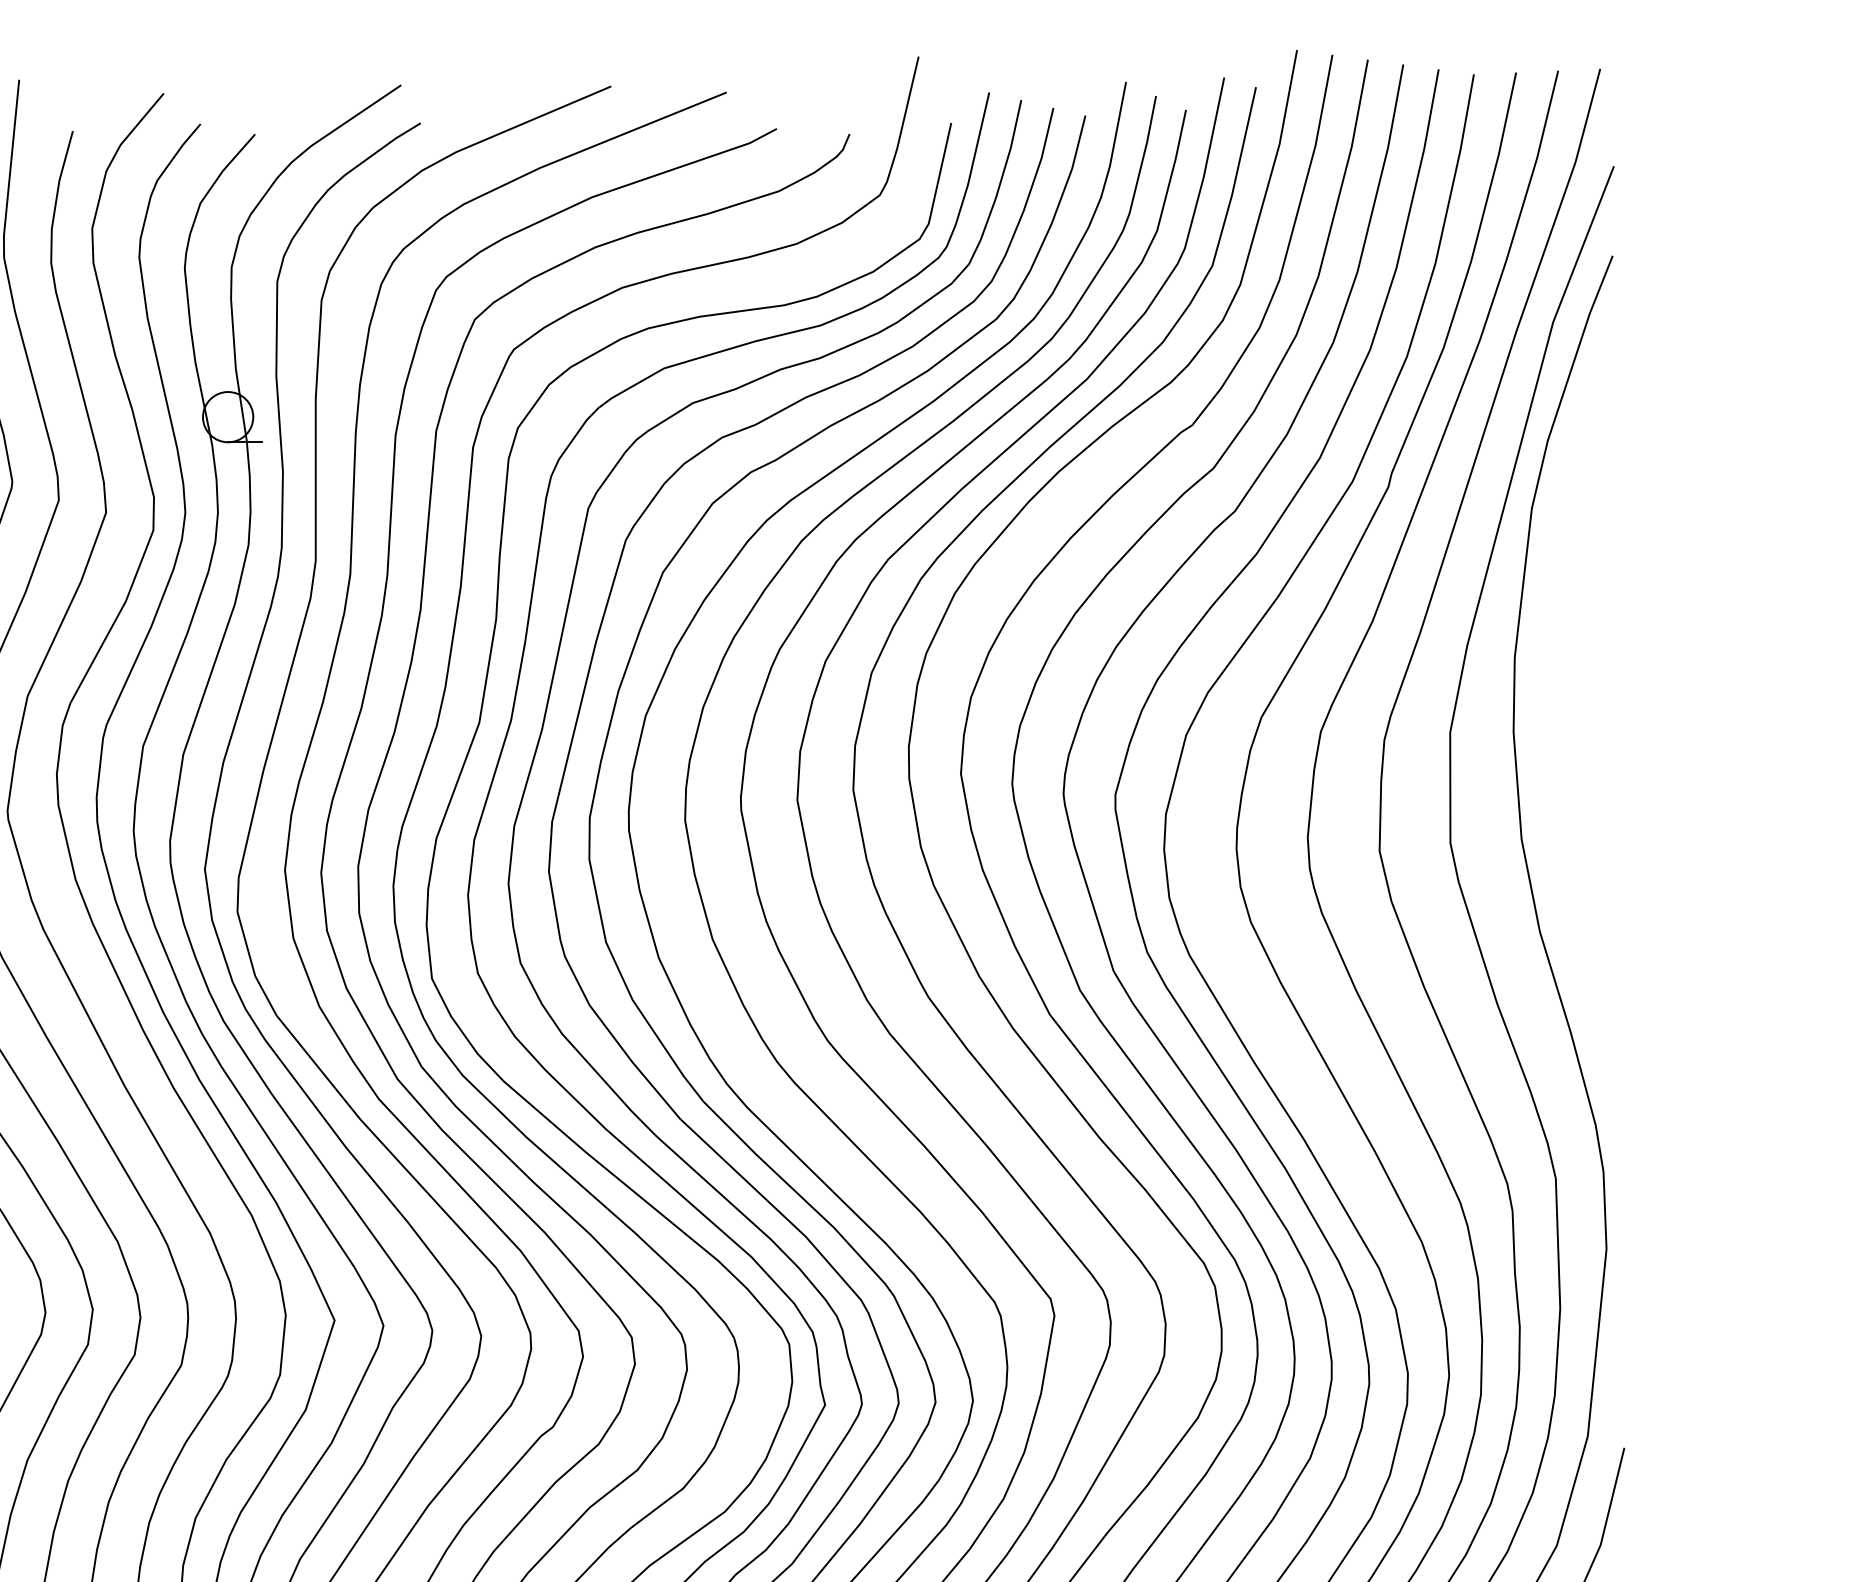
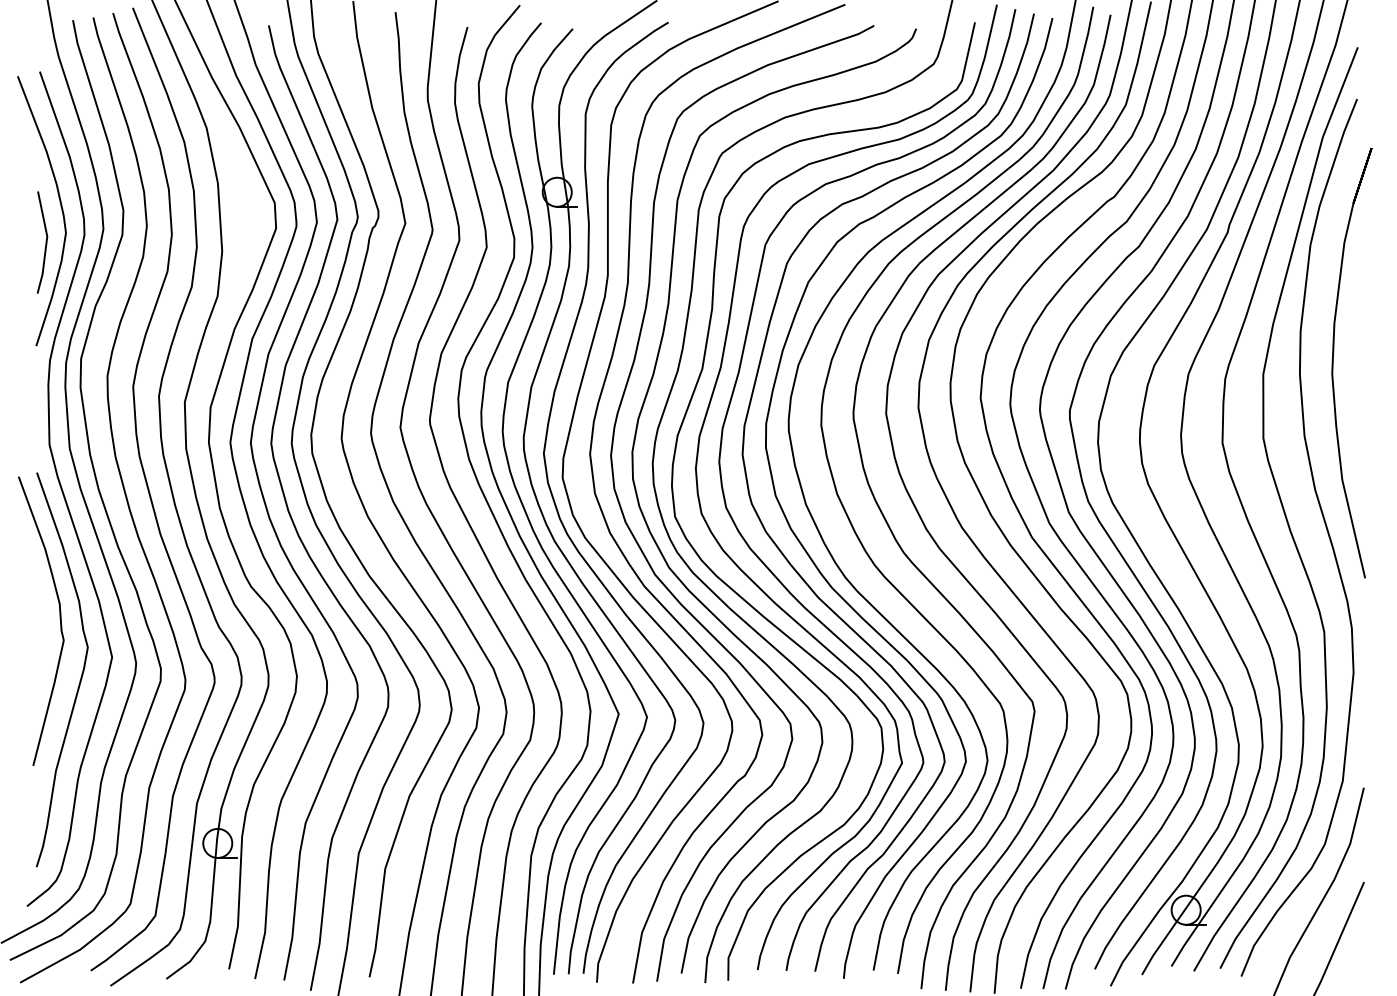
curve: (1571, 711) -> (1333, 362), added

